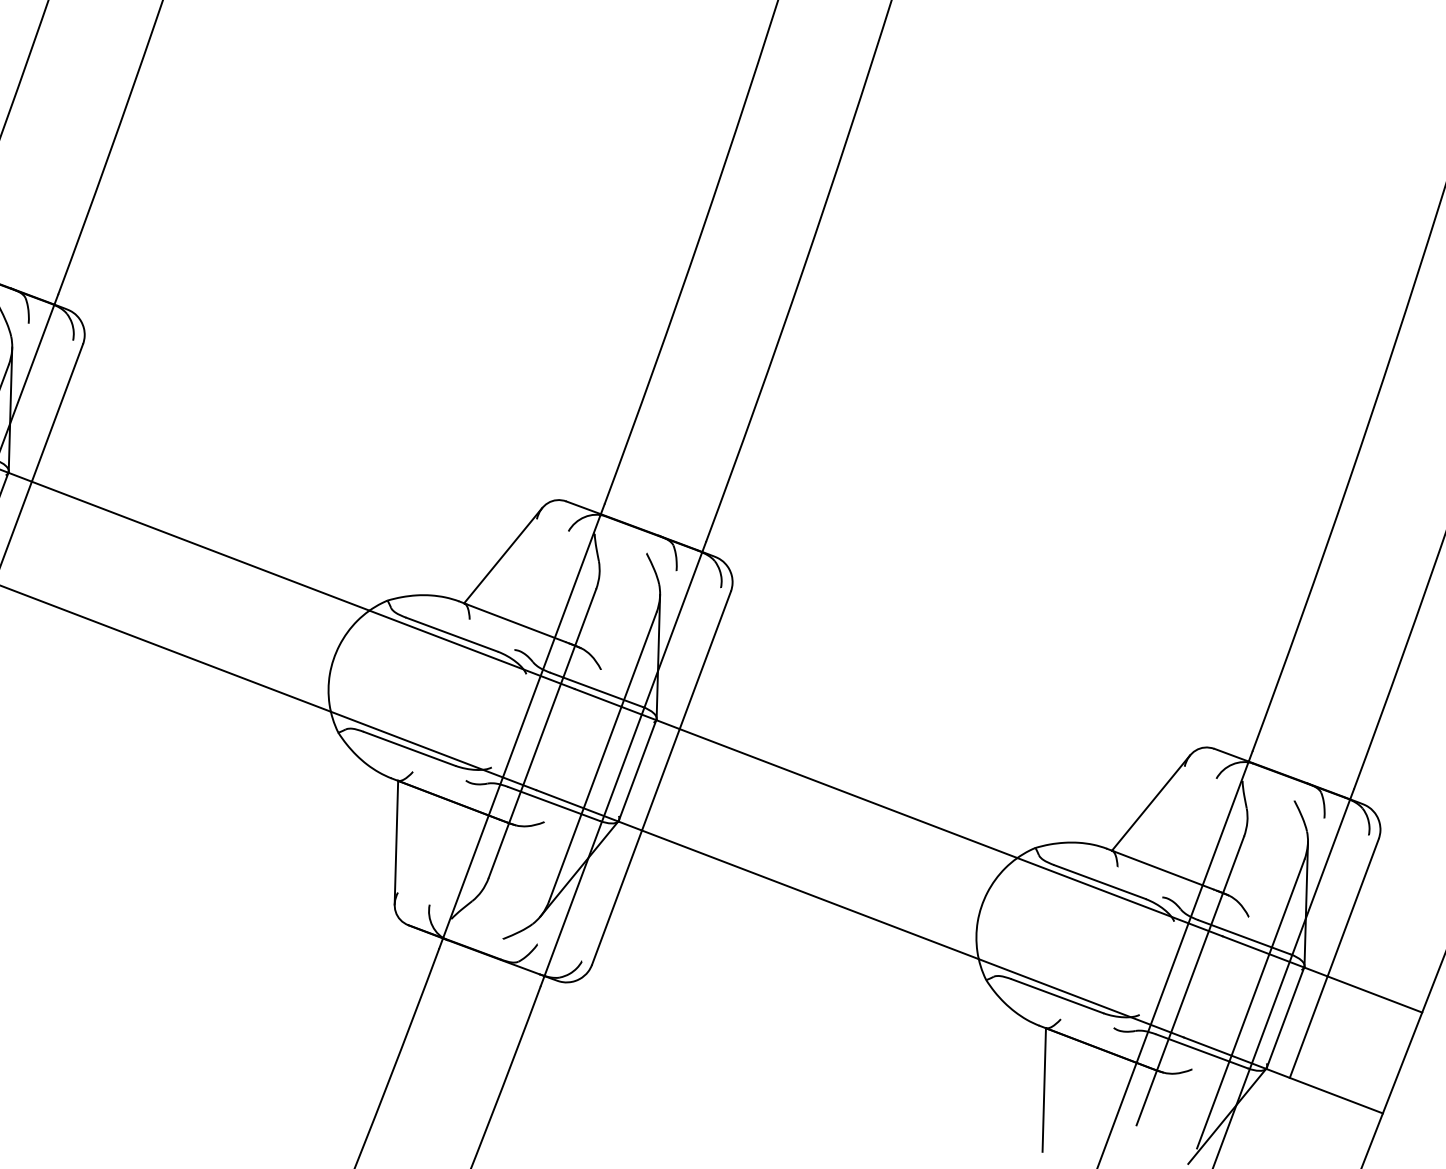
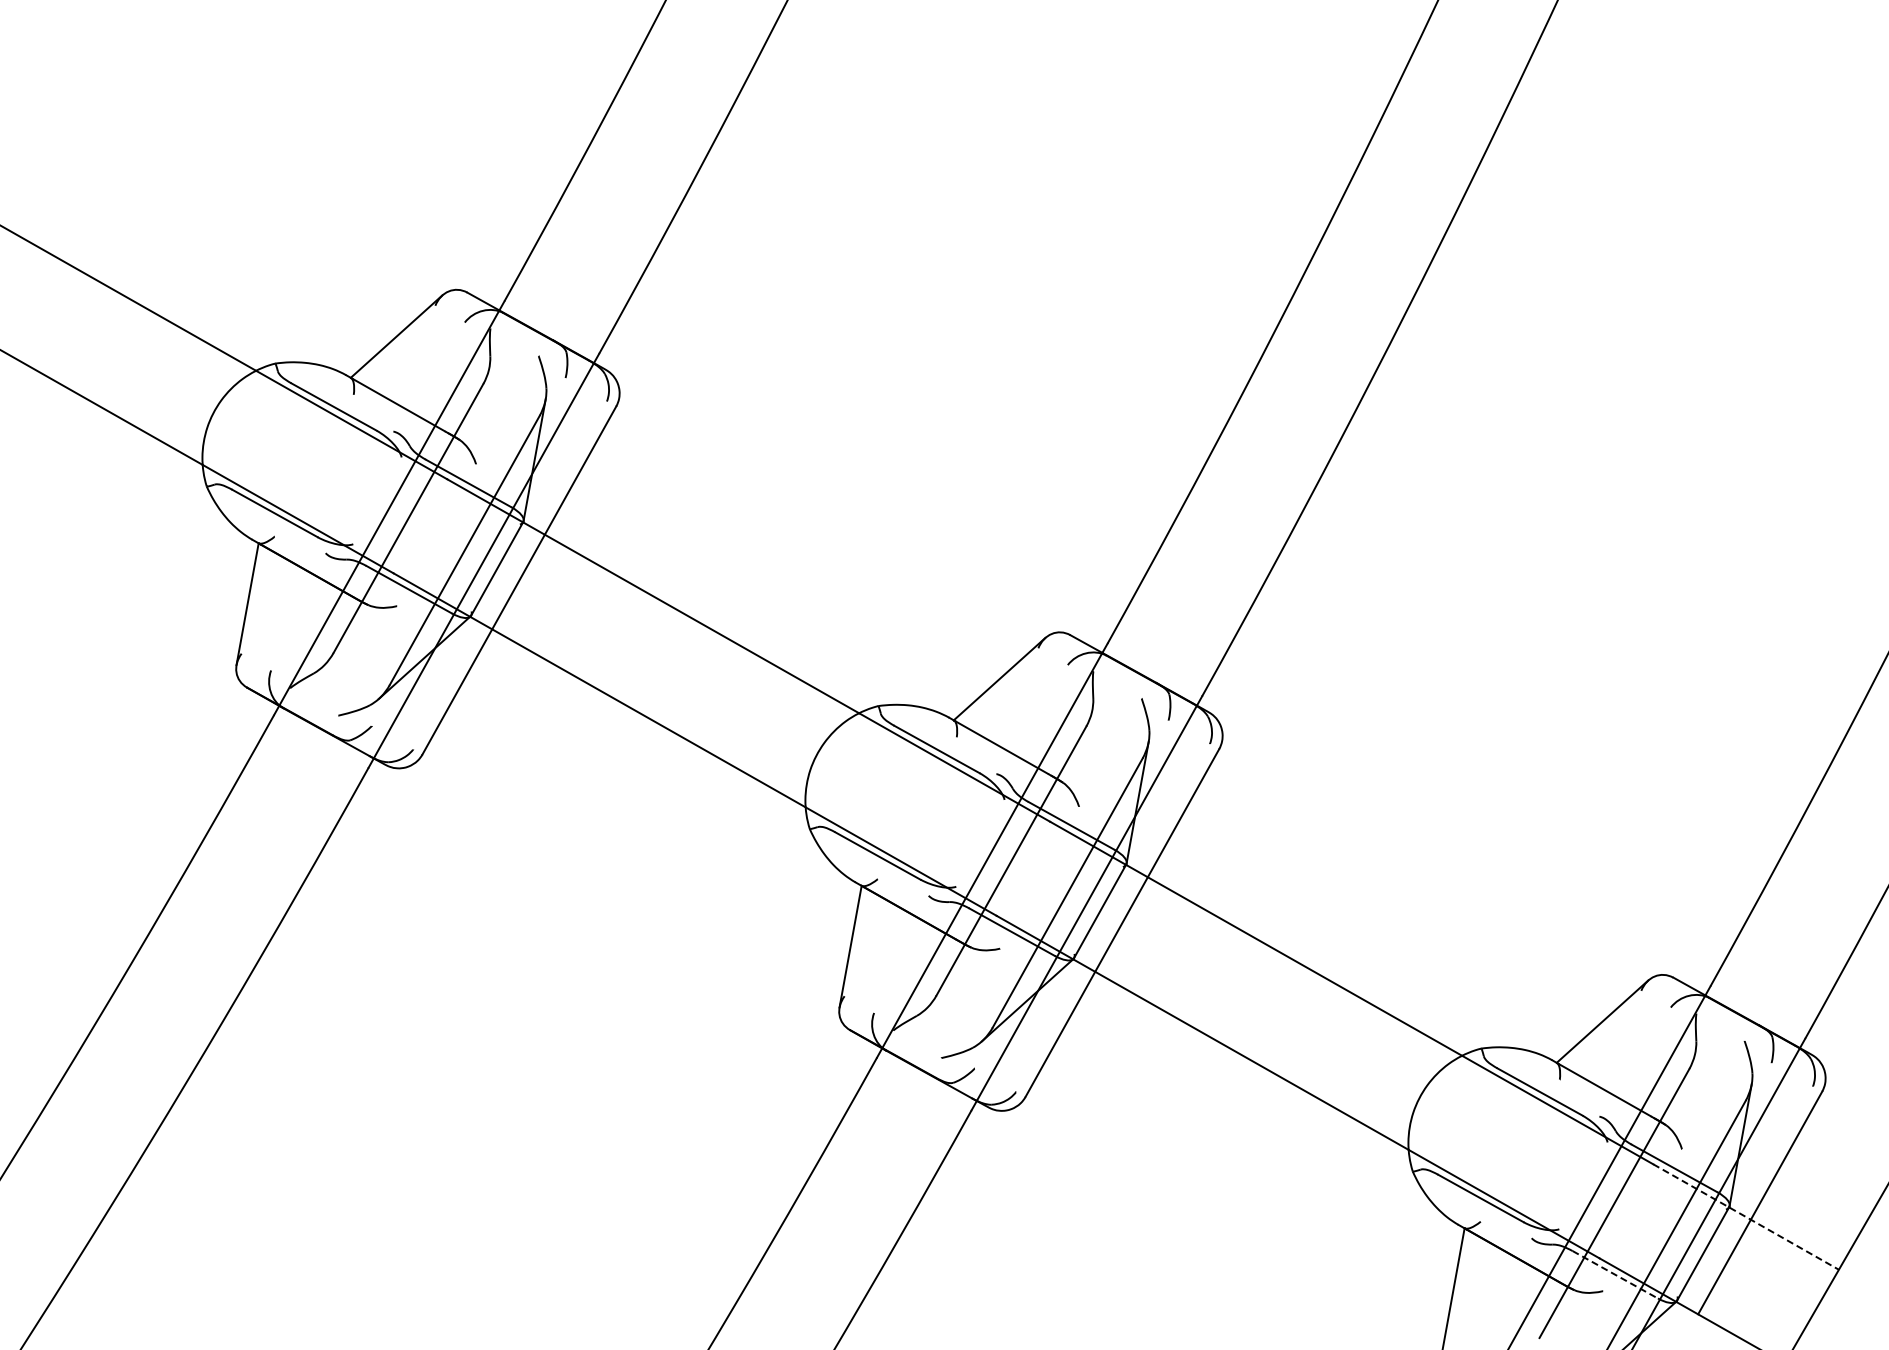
line: (1322, 974) -> (1746, 1217), solid -> dashed
line: (1202, 1051) -> (1615, 1274), solid -> dashed

